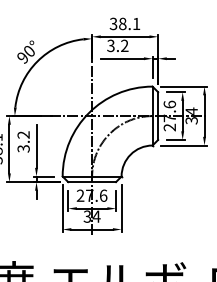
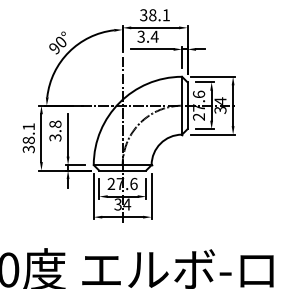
text: (124, 45) -> (154, 36), 3.2 -> 3.4
text: (23, 134) -> (55, 123), 3.2 -> 3.8

